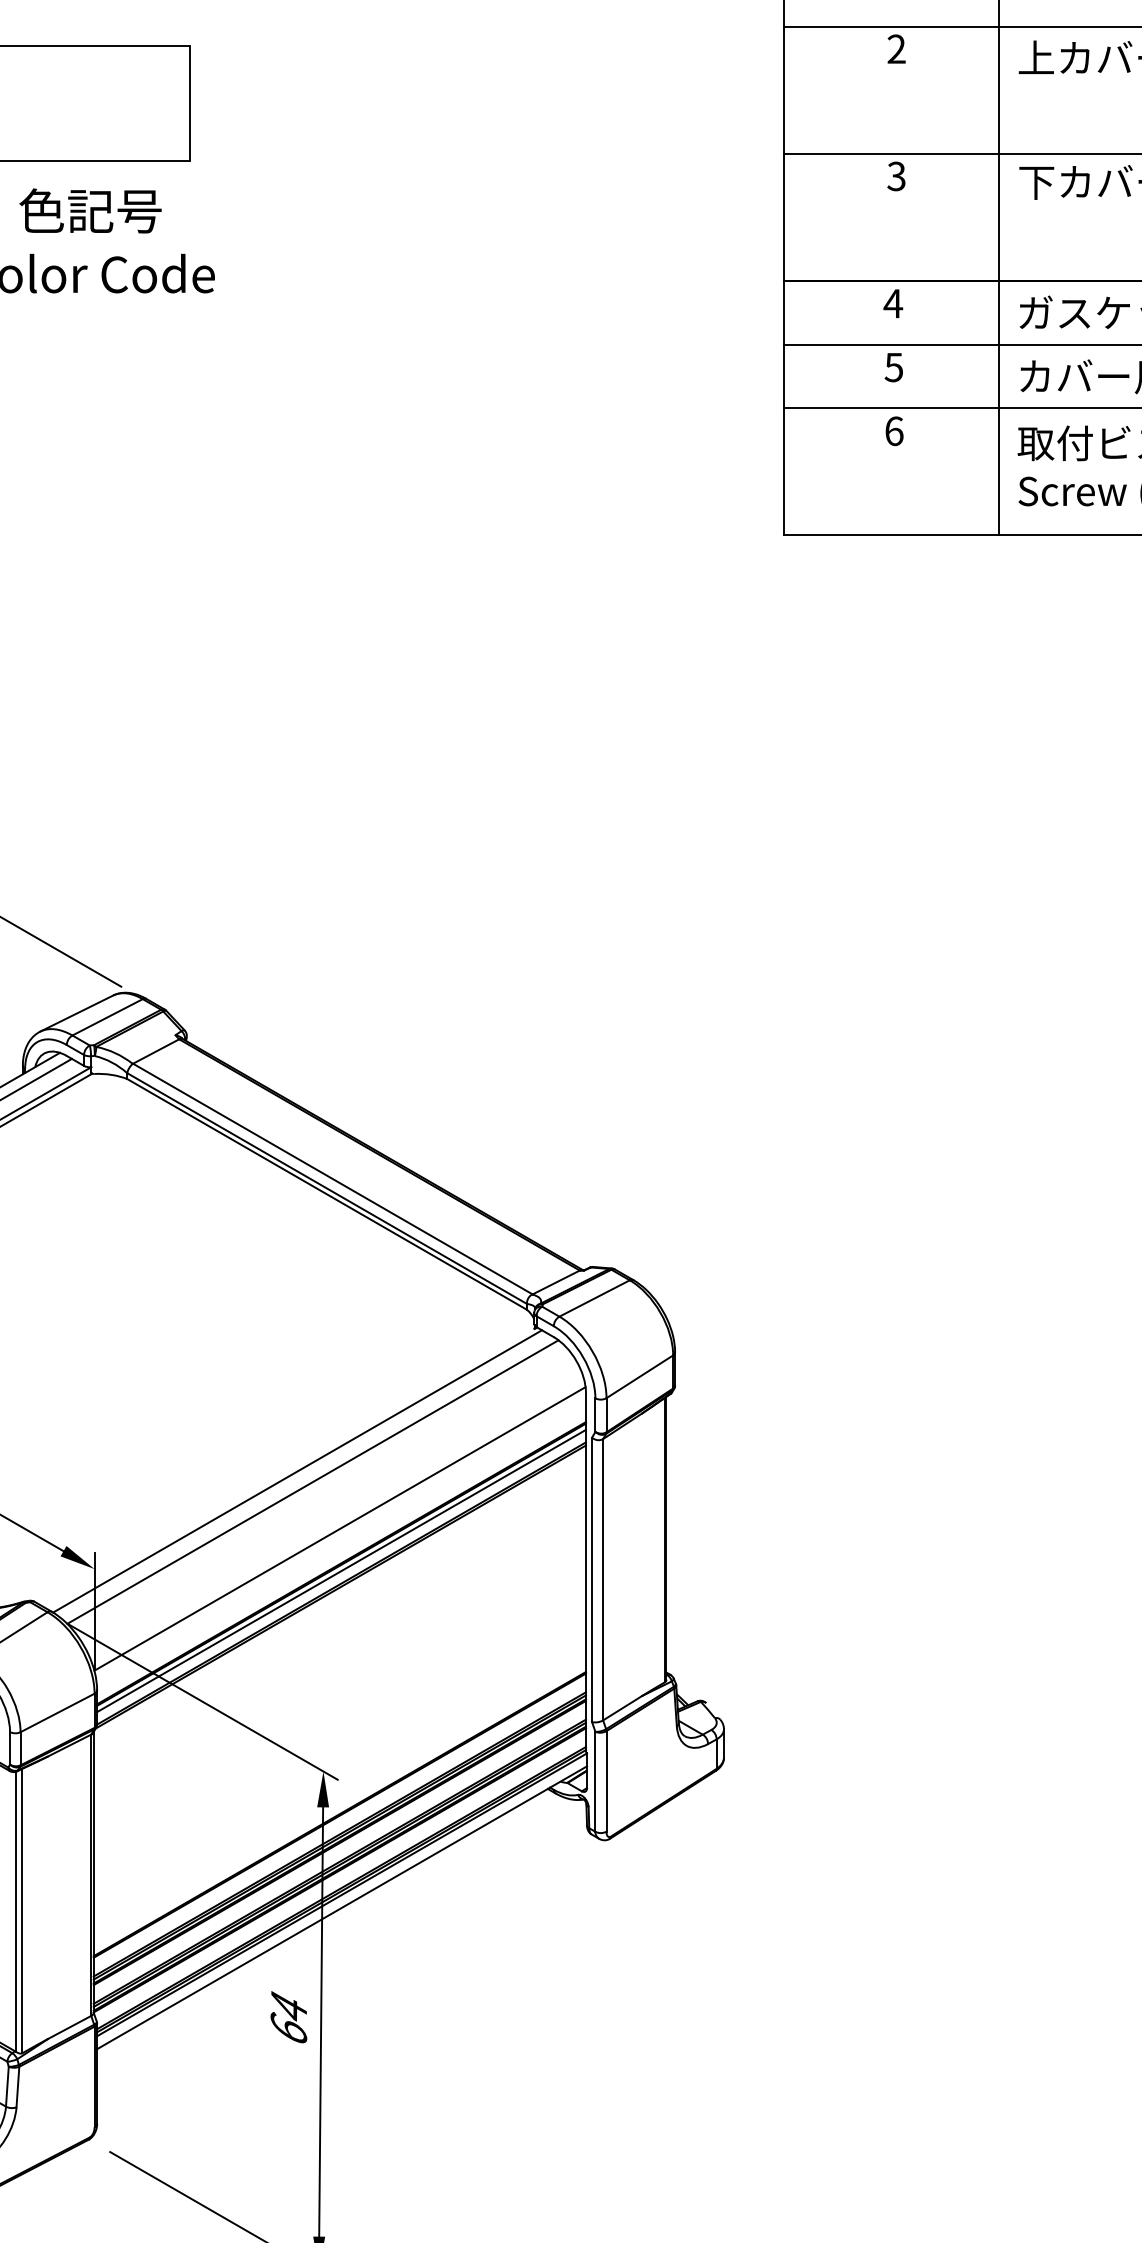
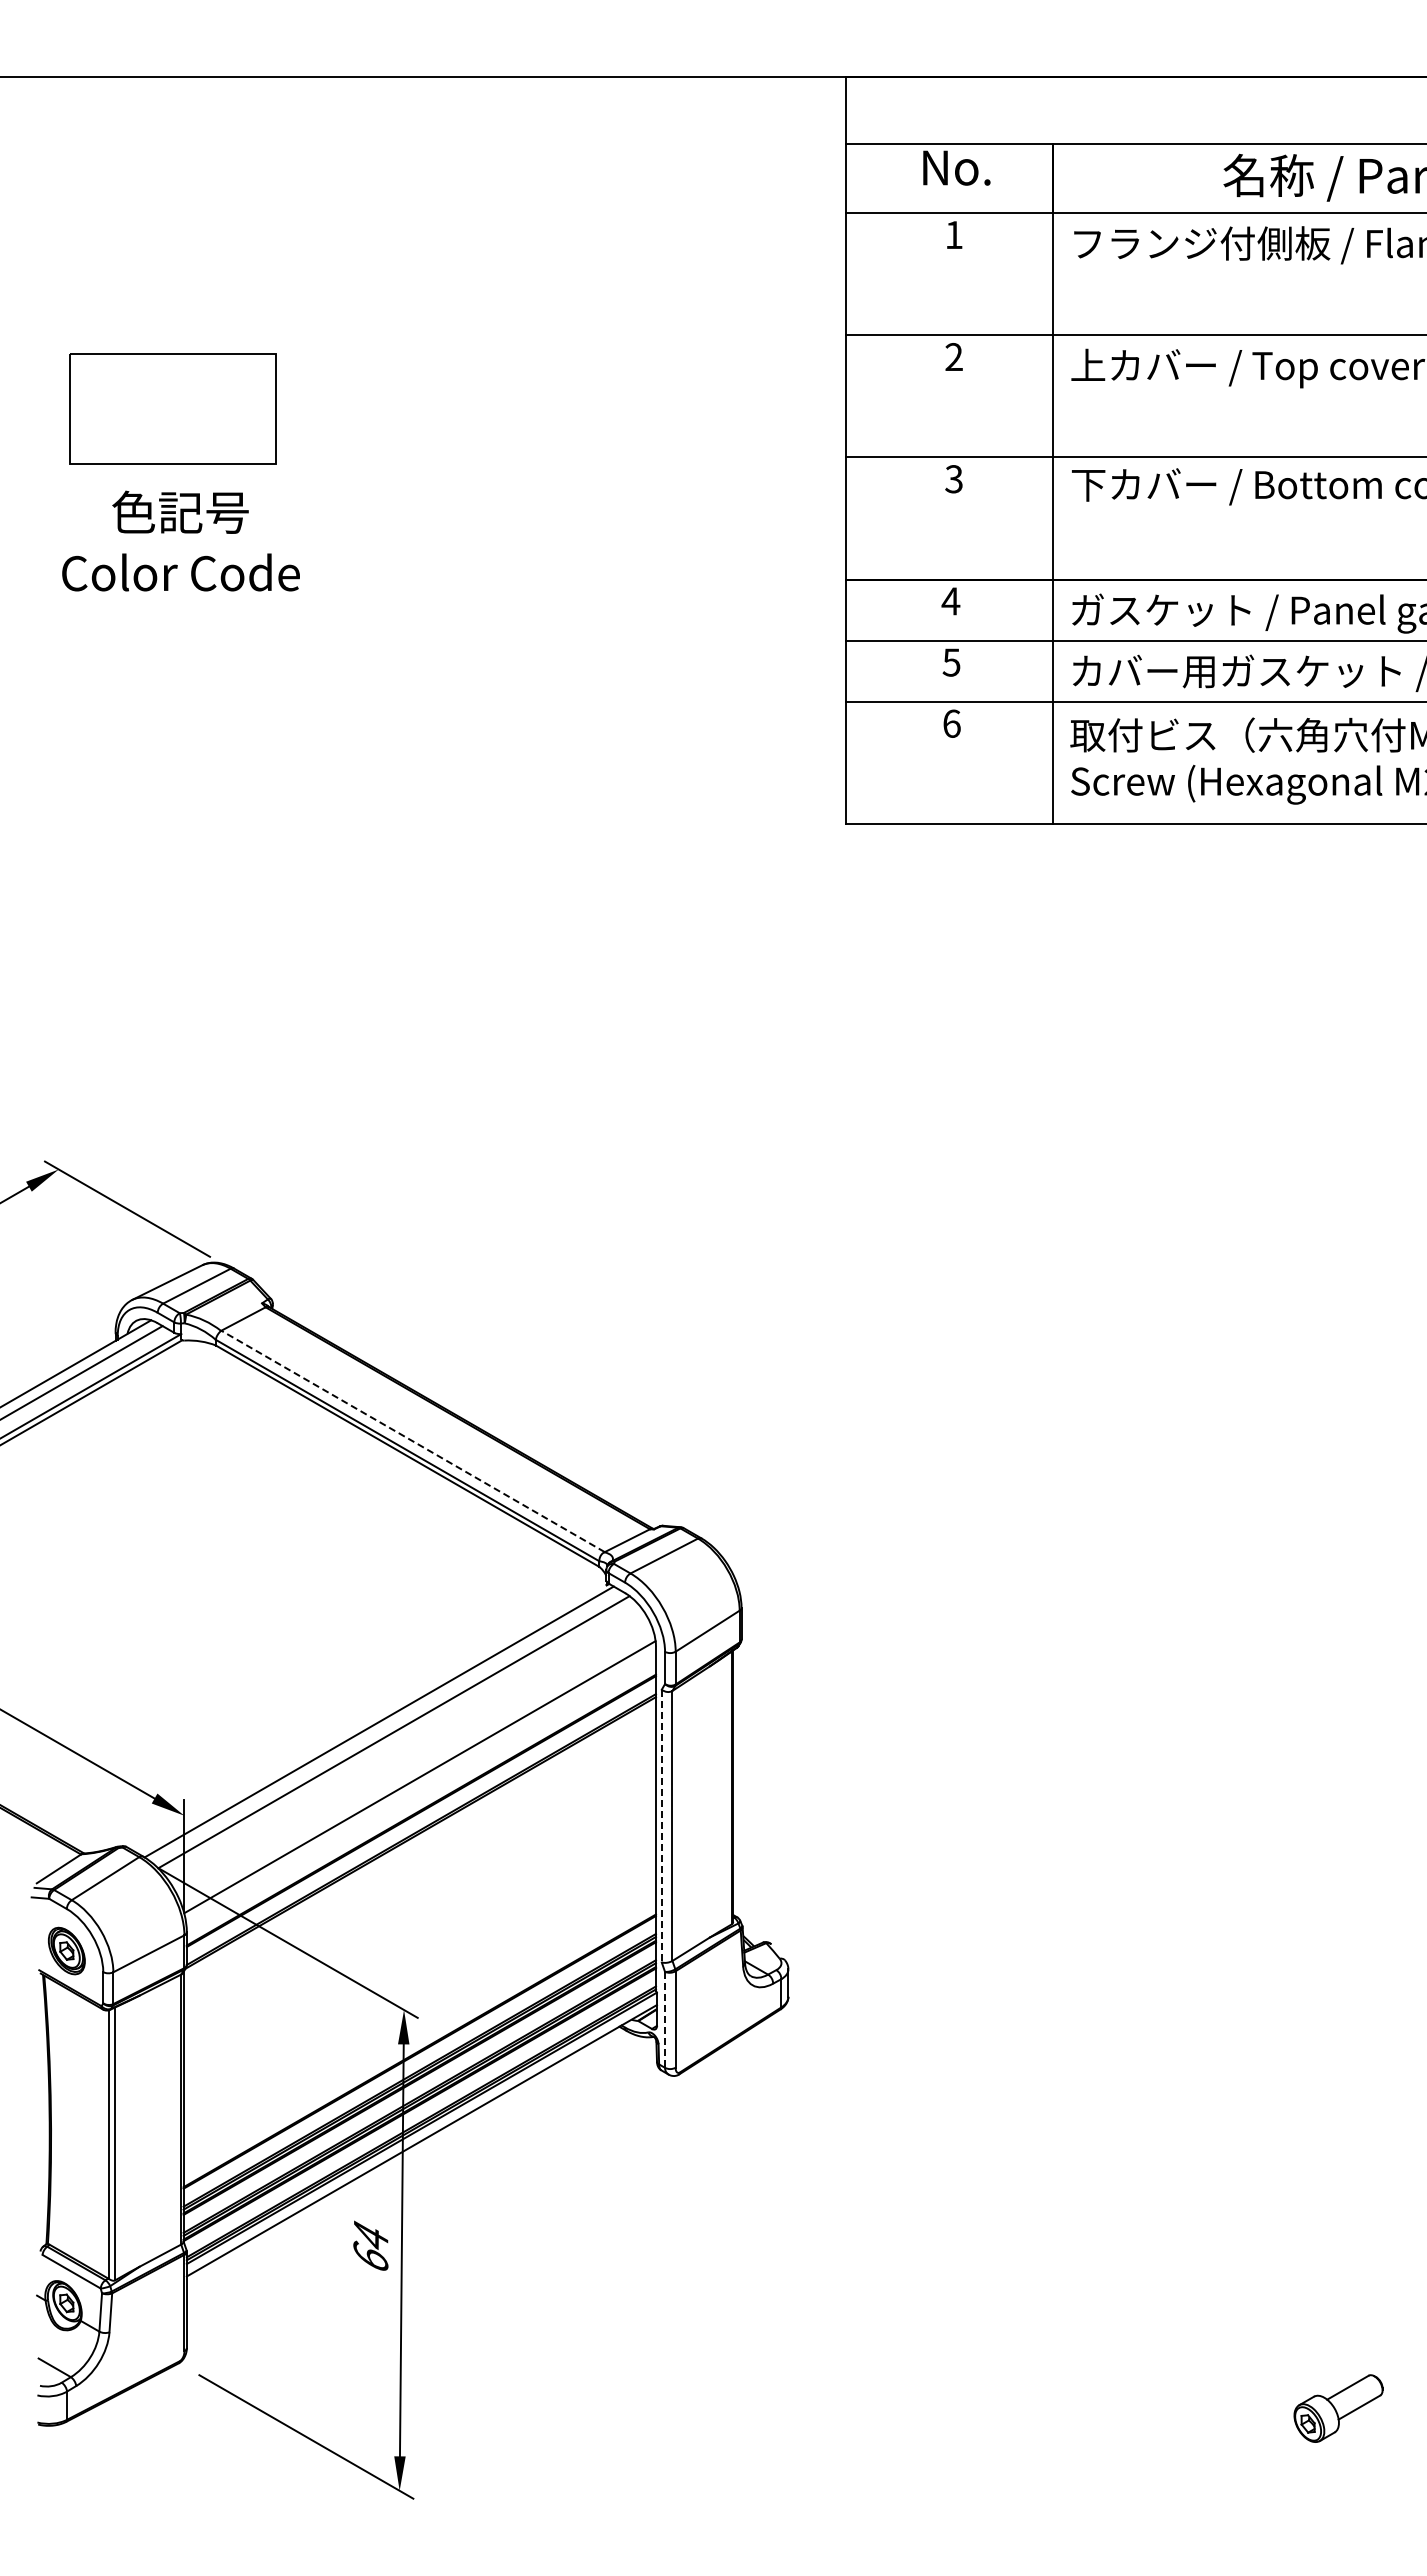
line: (332, 1179) -> (412, 1441), solid -> dashed
line: (340, 1570) -> (420, 1817), removed
line: (591, 1580) -> (661, 1826), solid -> dashed
line: (595, 1781) -> (665, 2019), solid -> dashed

